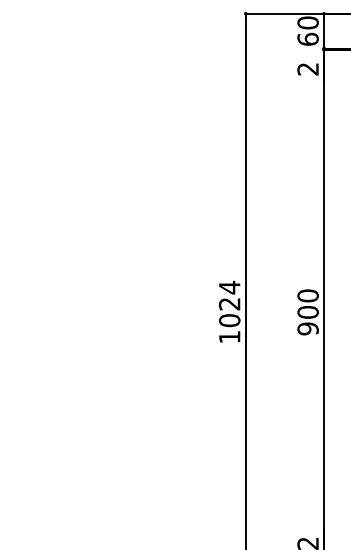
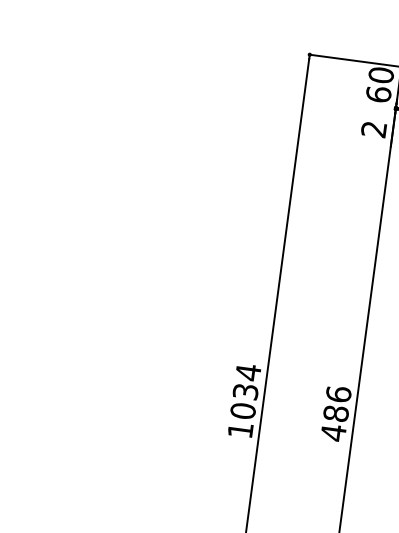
text: (229, 304) -> (245, 392), 1024 -> 1034
text: (307, 312) -> (335, 413), 900 -> 486

